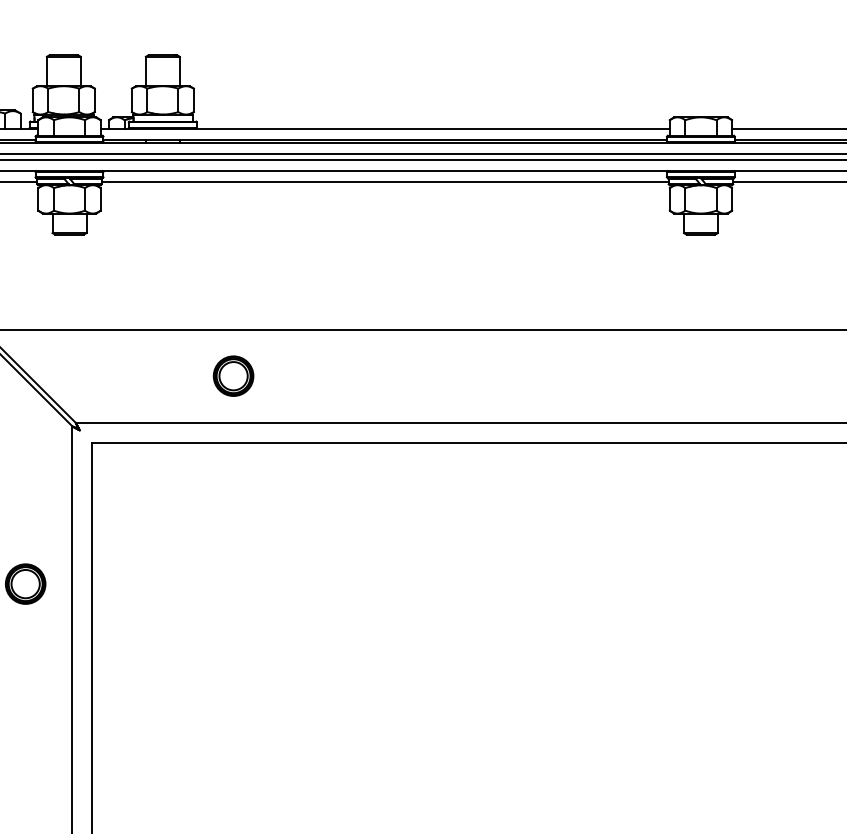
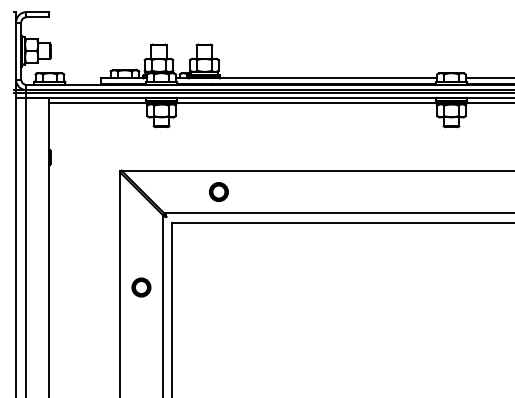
part: (232, 374) -> (218, 191), moved

